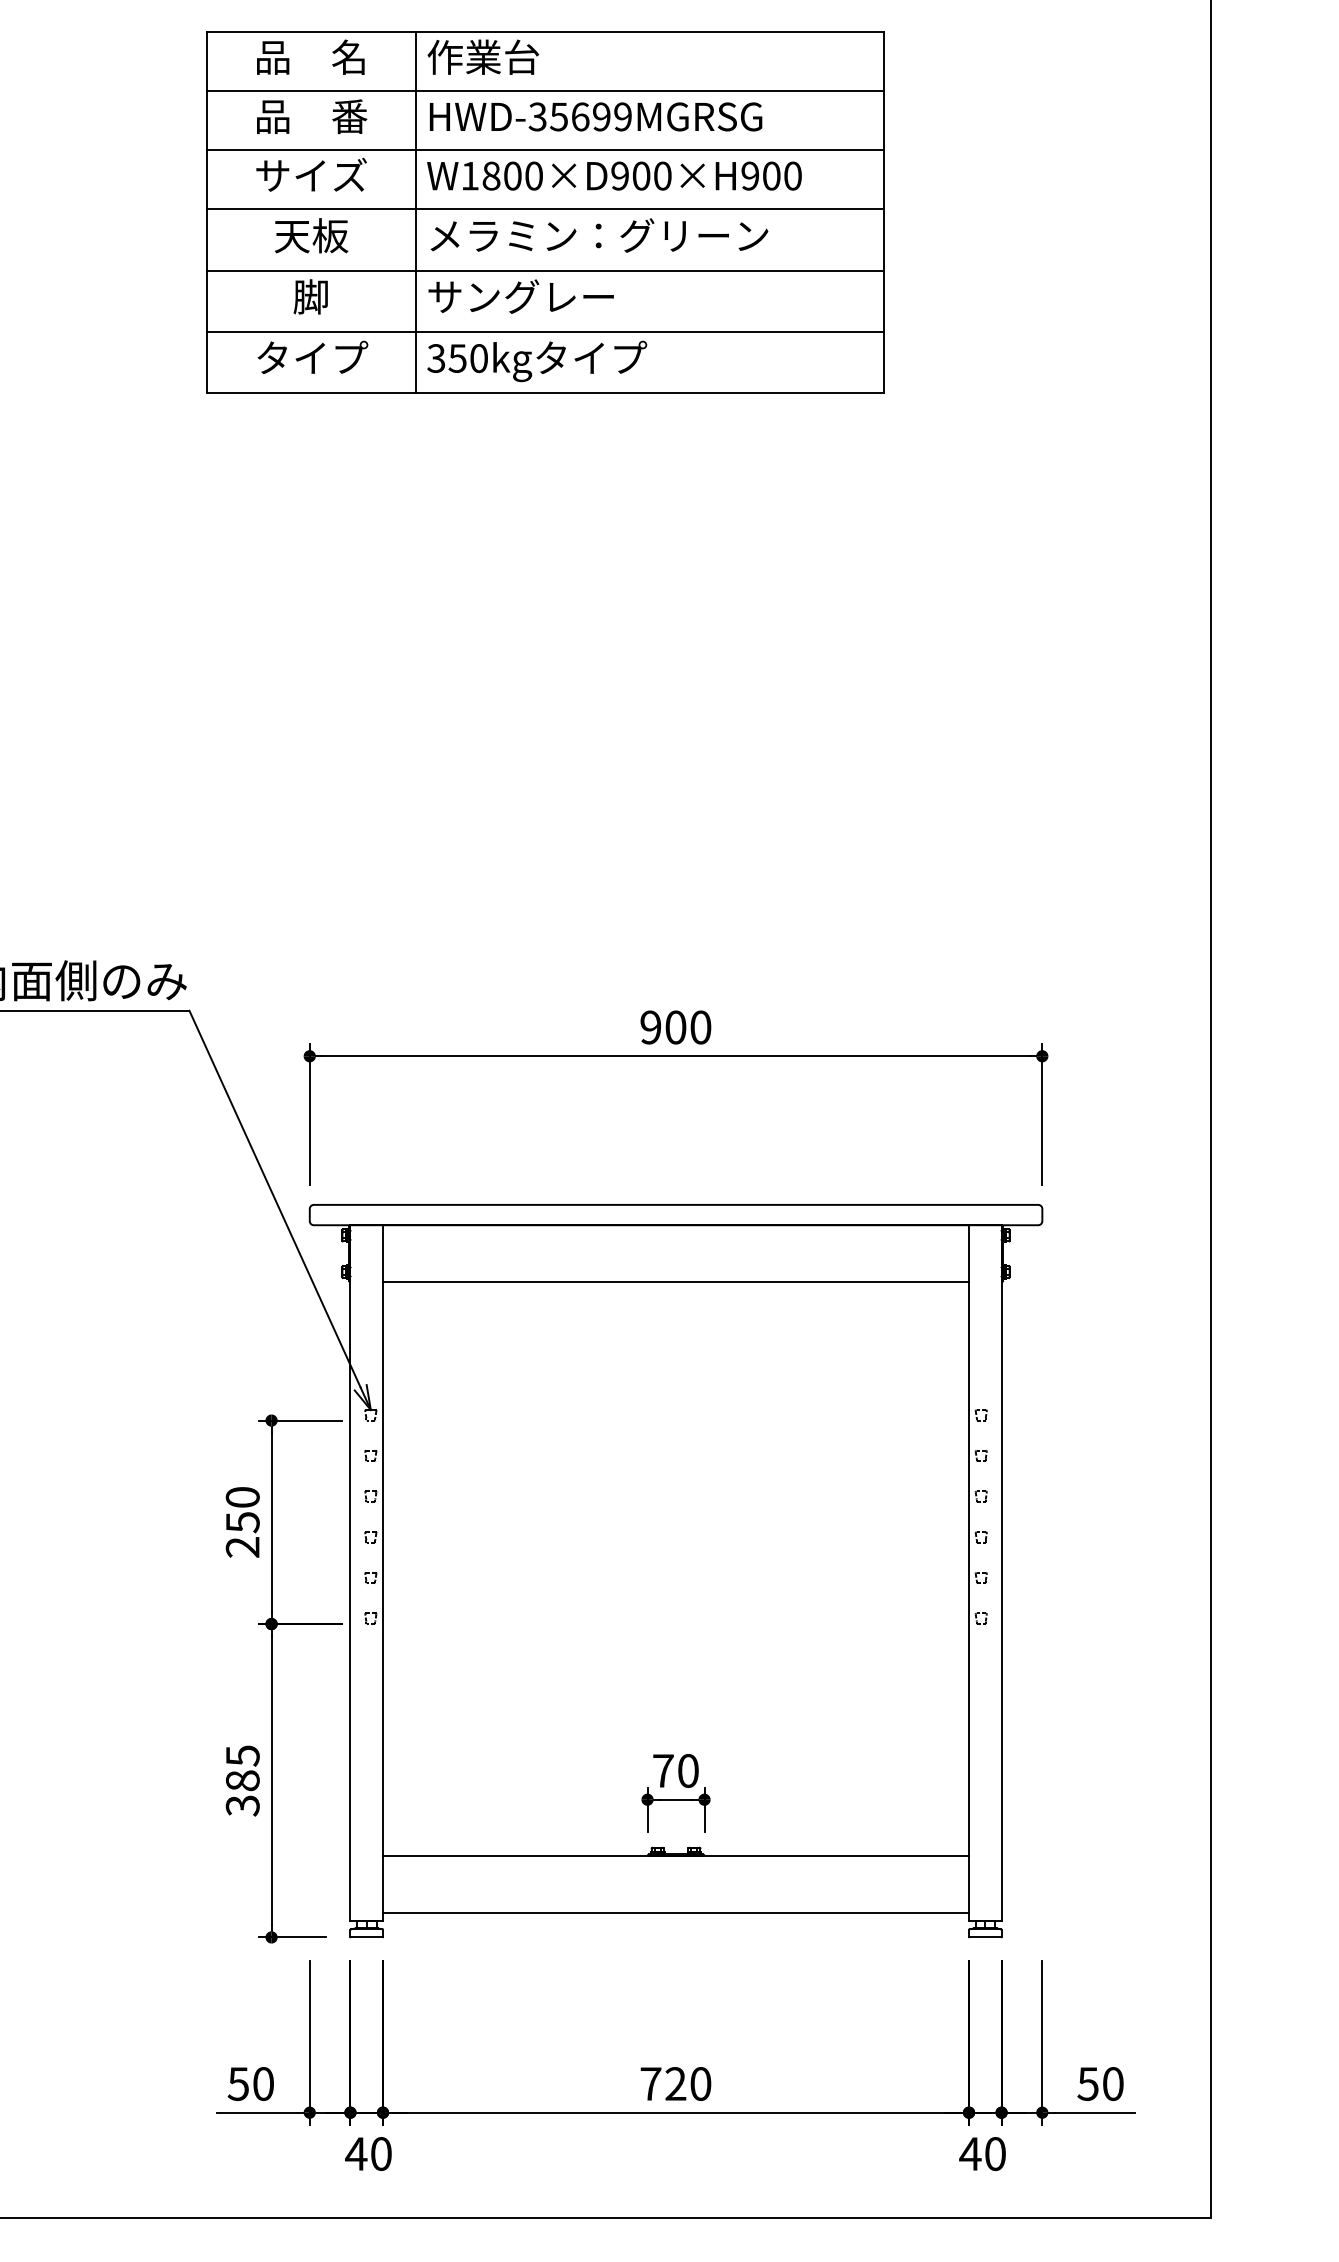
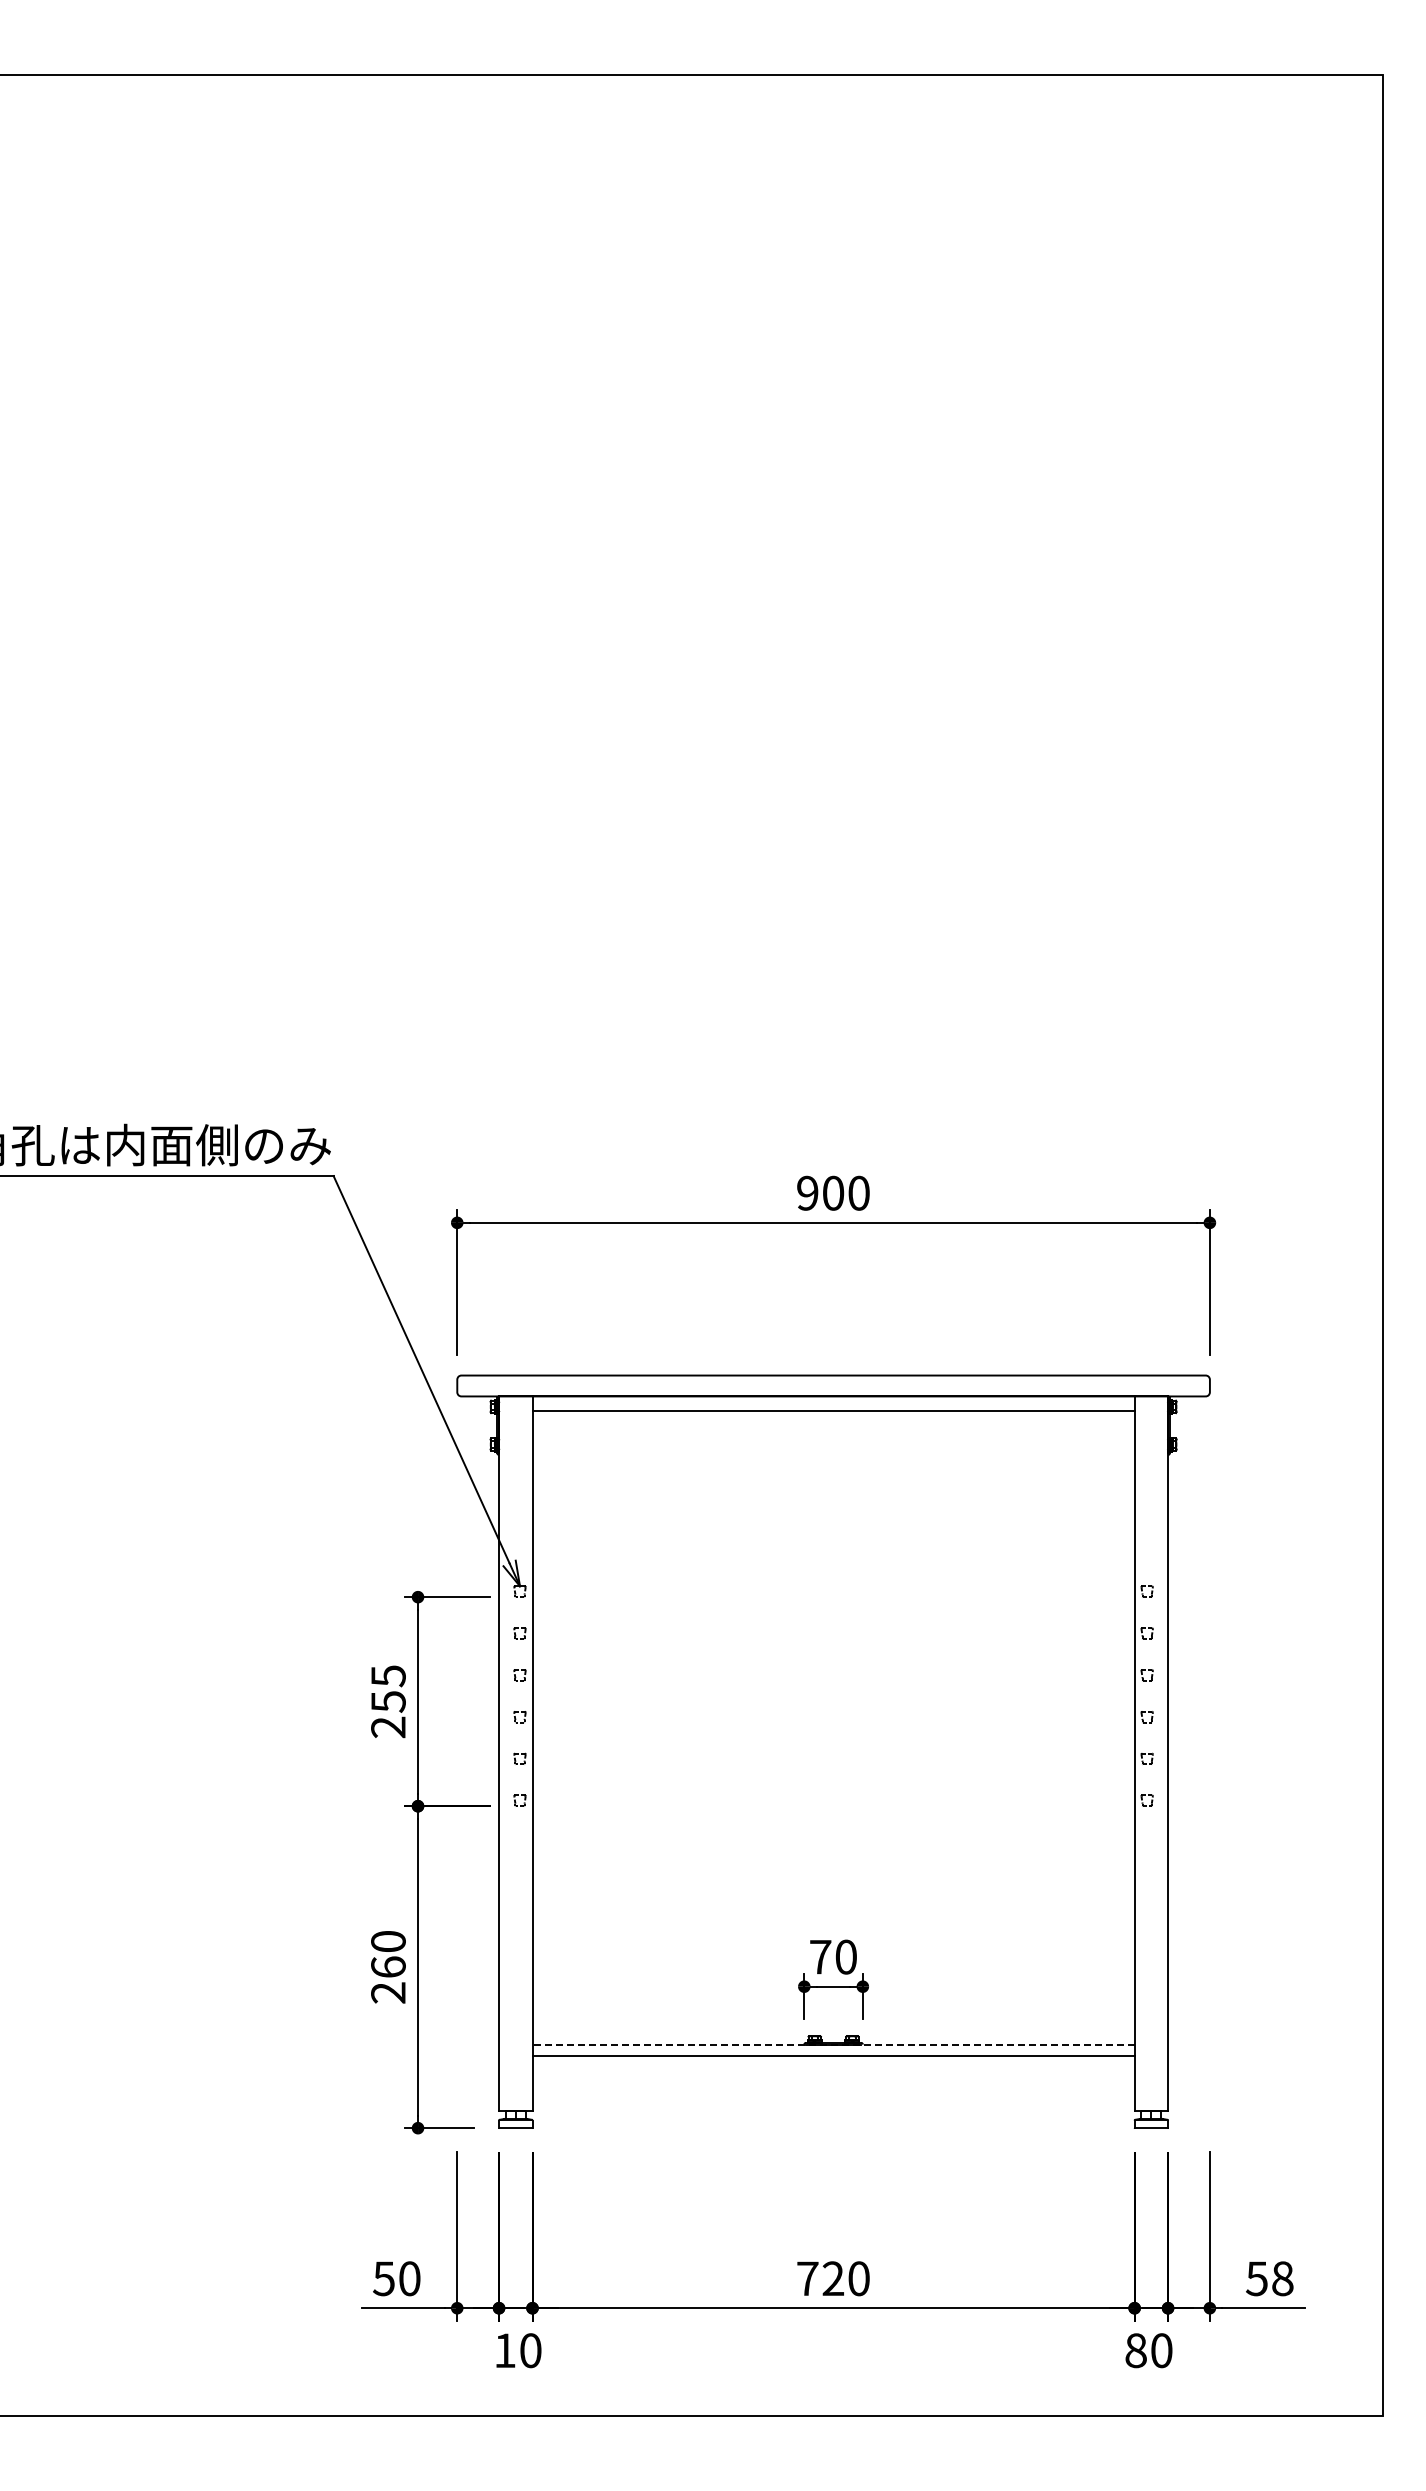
part: (545, 212) -> (699, 355), removed
line: (675, 1281) -> (833, 1410), moved
text: (242, 1497) -> (388, 1676), 250 -> 255
text: (242, 1781) -> (388, 1967), 385 -> 260
line: (675, 1855) -> (833, 2044), solid -> dashed
line: (675, 1913) -> (833, 2056), moved
text: (1112, 2083) -> (1282, 2278), 50 -> 58
text: (355, 2153) -> (504, 2350), 40 -> 10
text: (969, 2153) -> (1135, 2350), 40 -> 80

